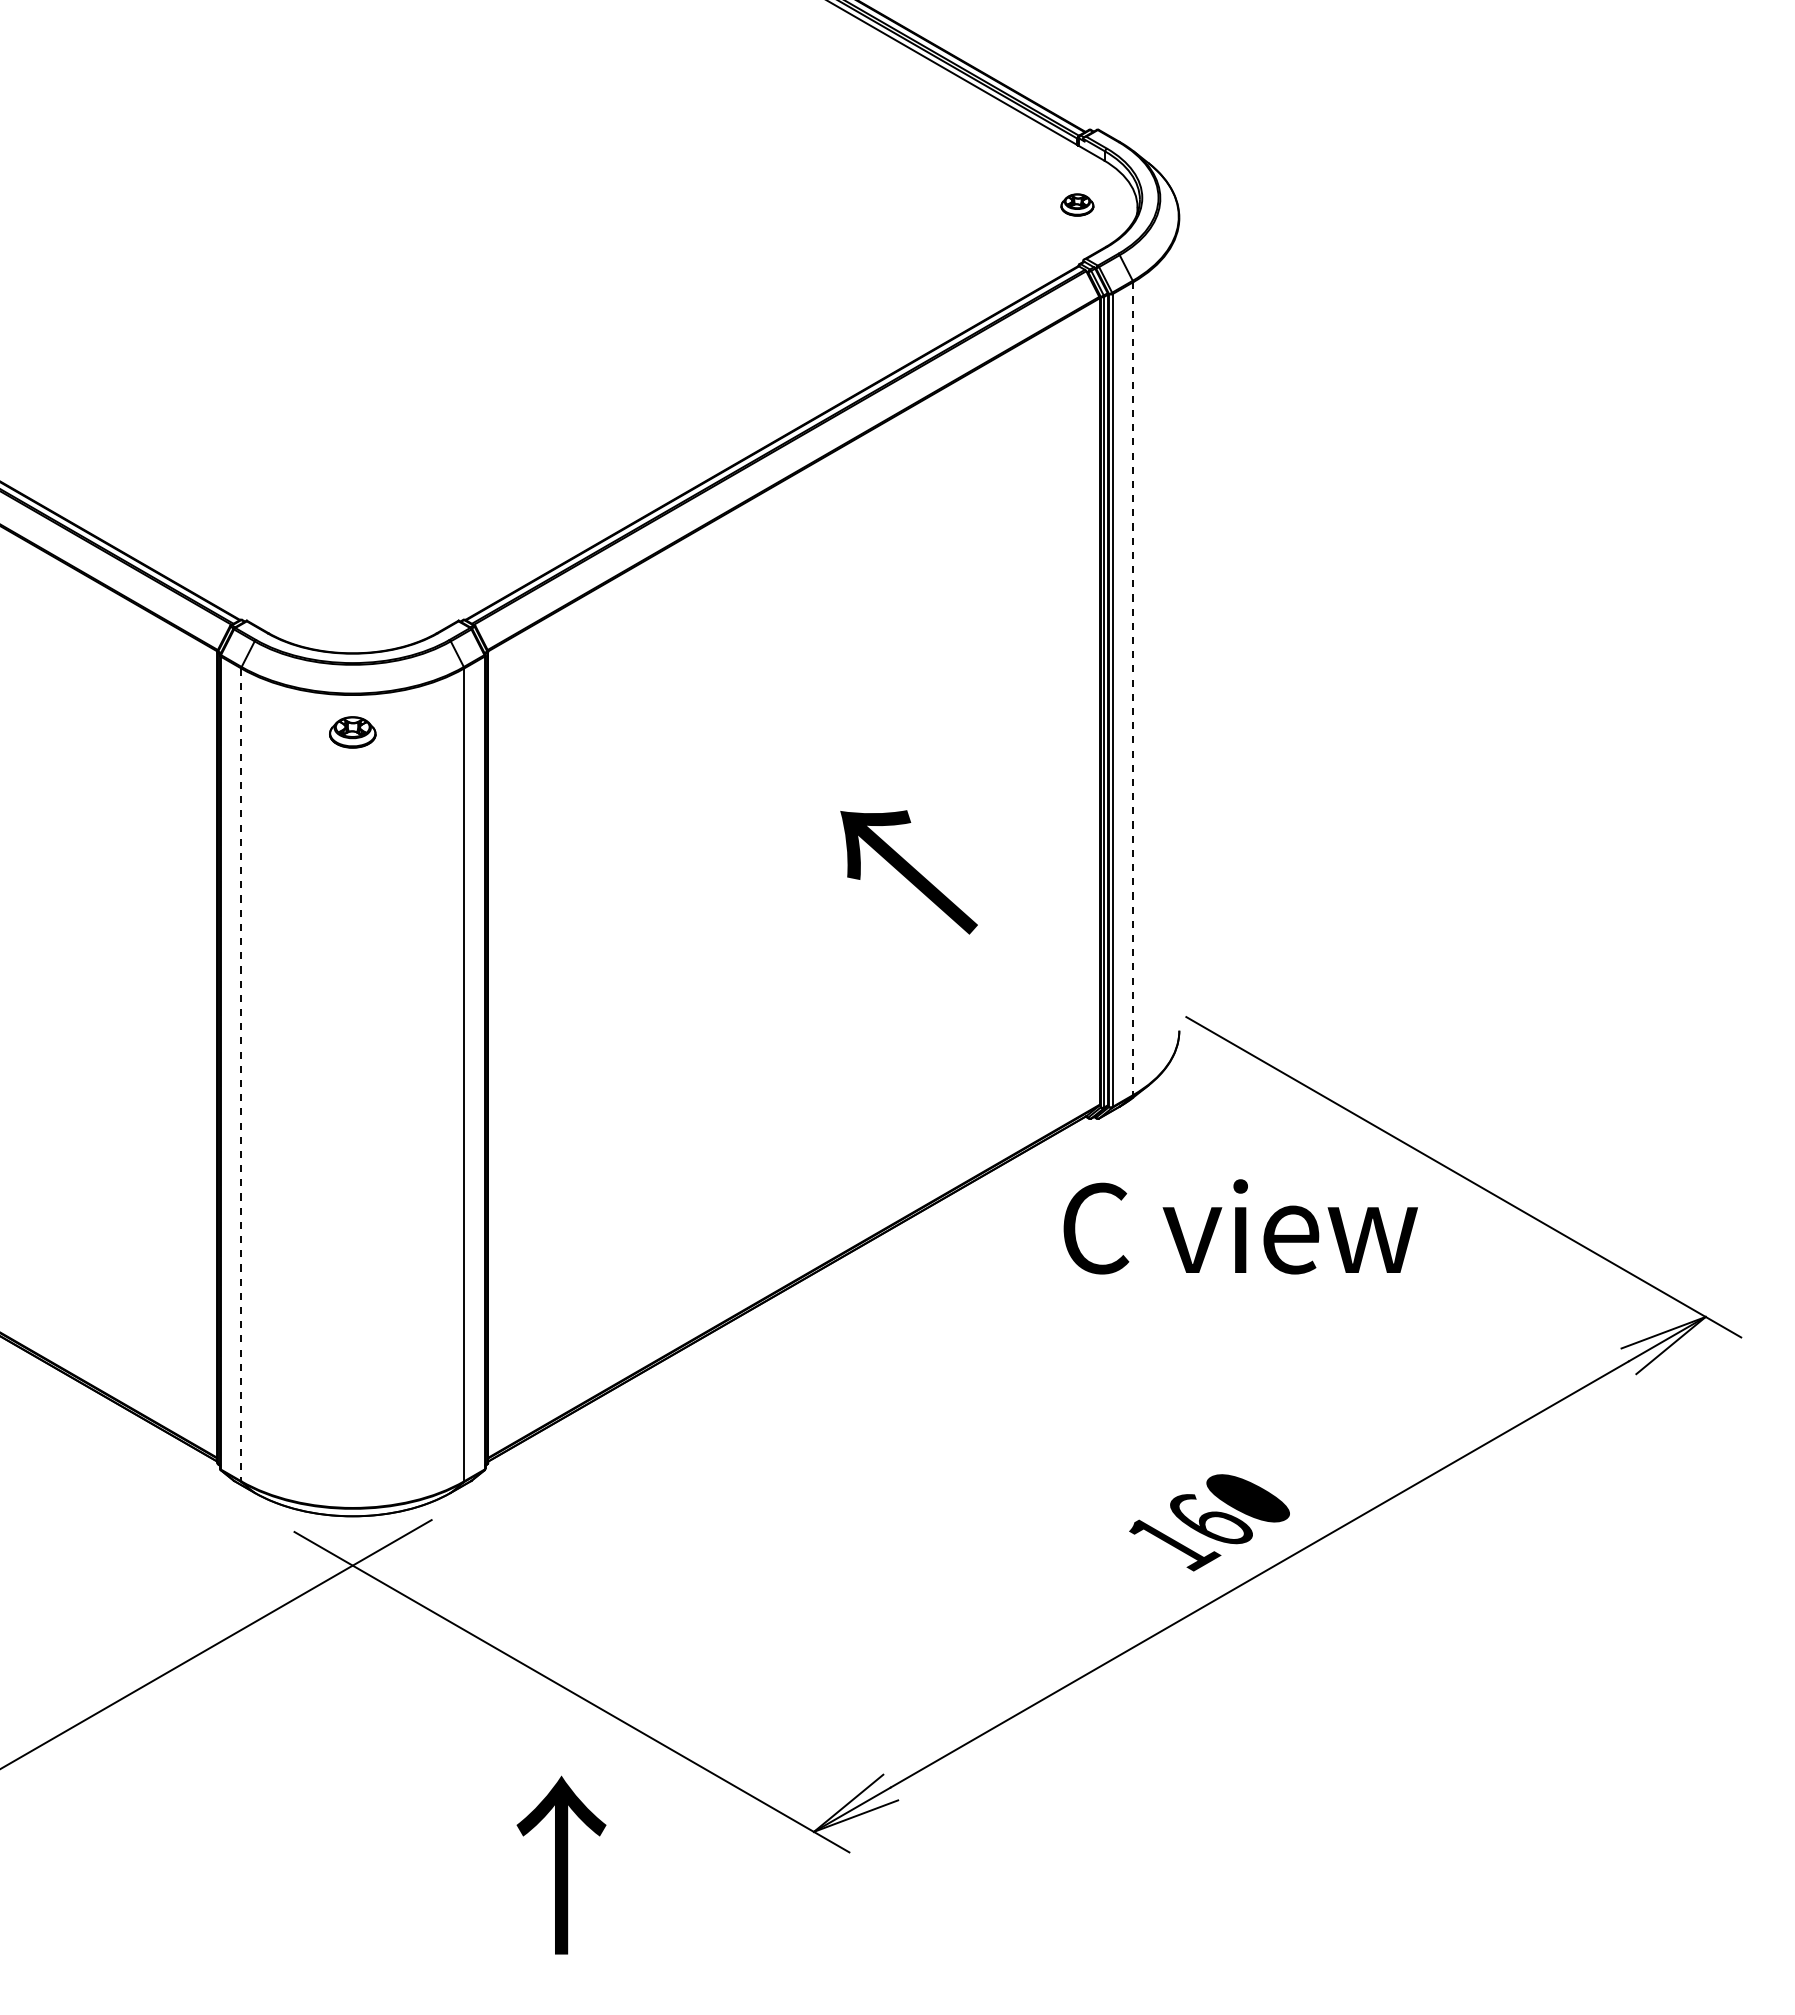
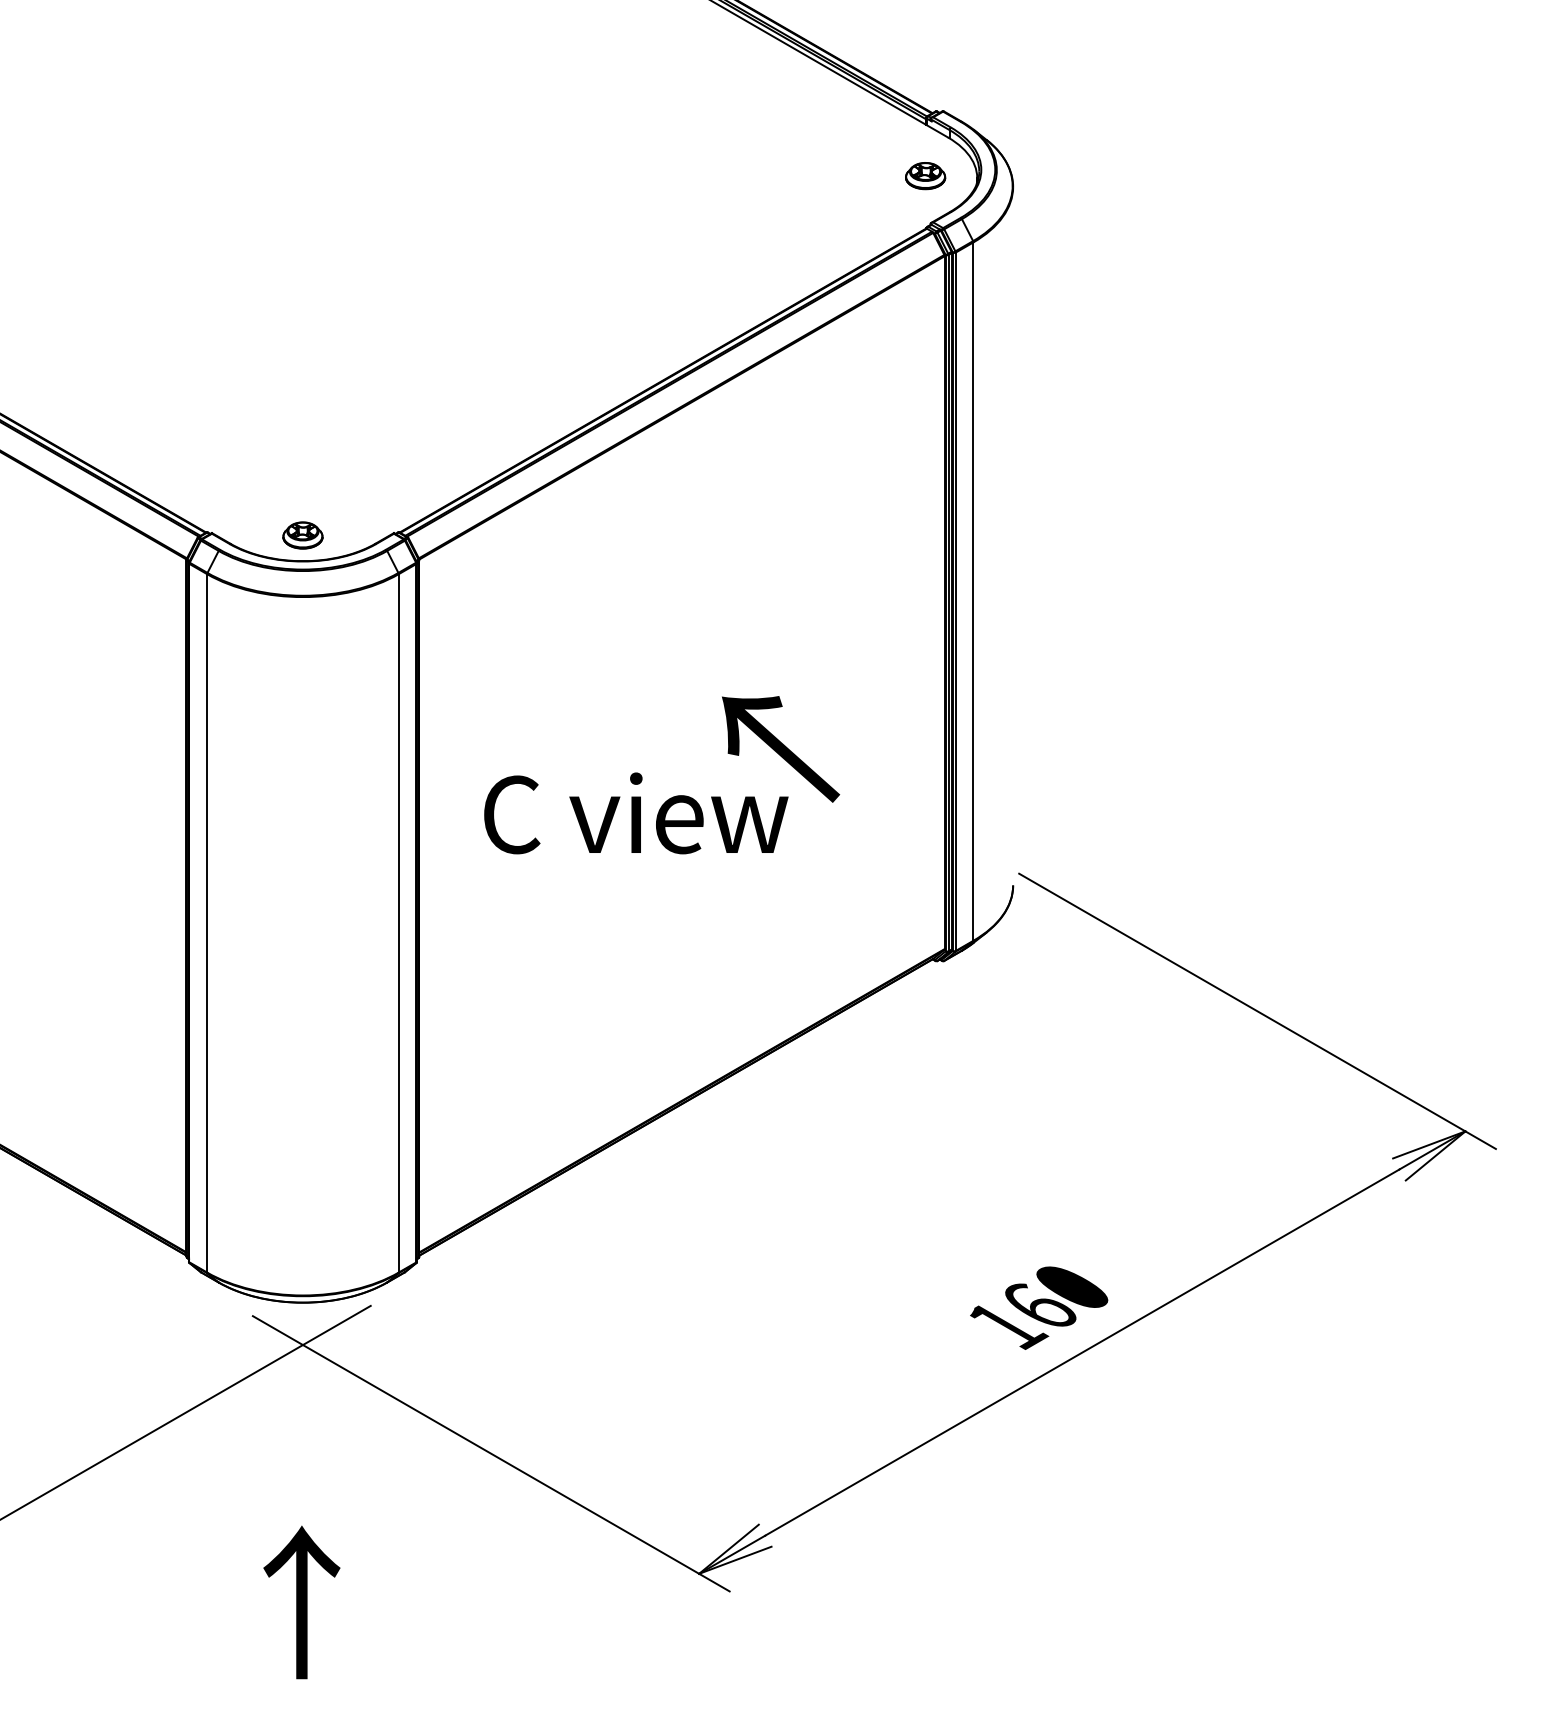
part: (1077, 204) -> (925, 175), size x1.43
line: (1133, 689) -> (973, 592), dashed -> solid
part: (352, 732) -> (302, 535), moved
line: (241, 1075) -> (207, 923), dashed -> solid
text: (1240, 1226) -> (636, 813), moved
text: (561, 1864) -> (301, 1601), moved

